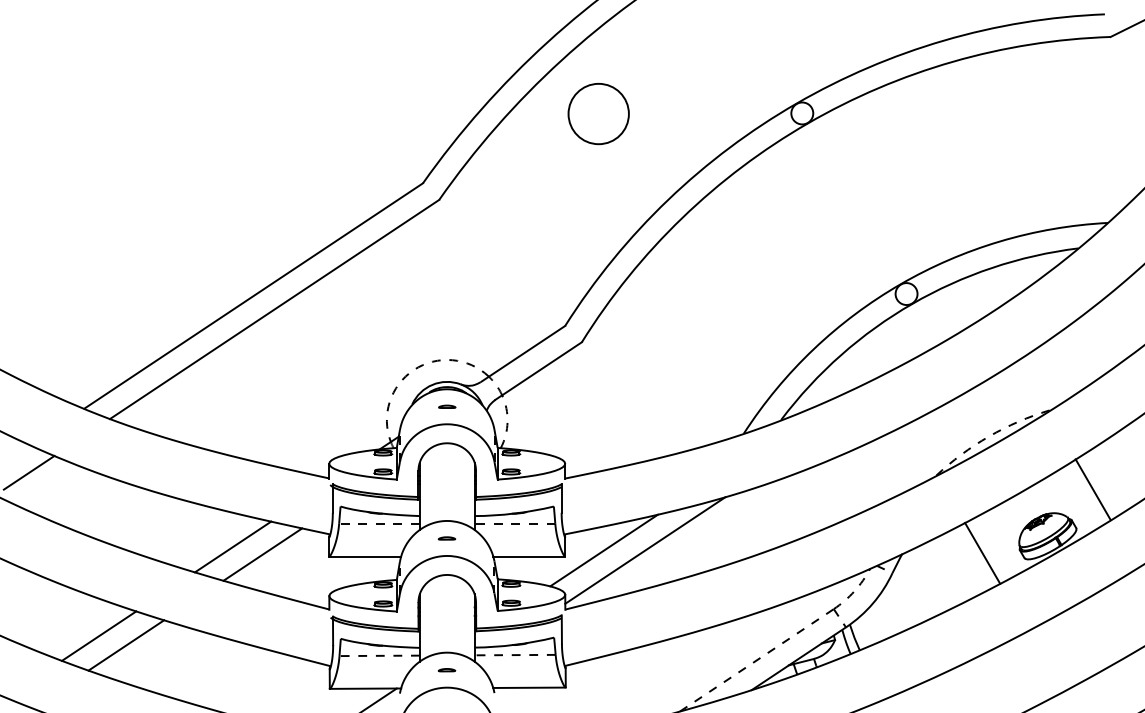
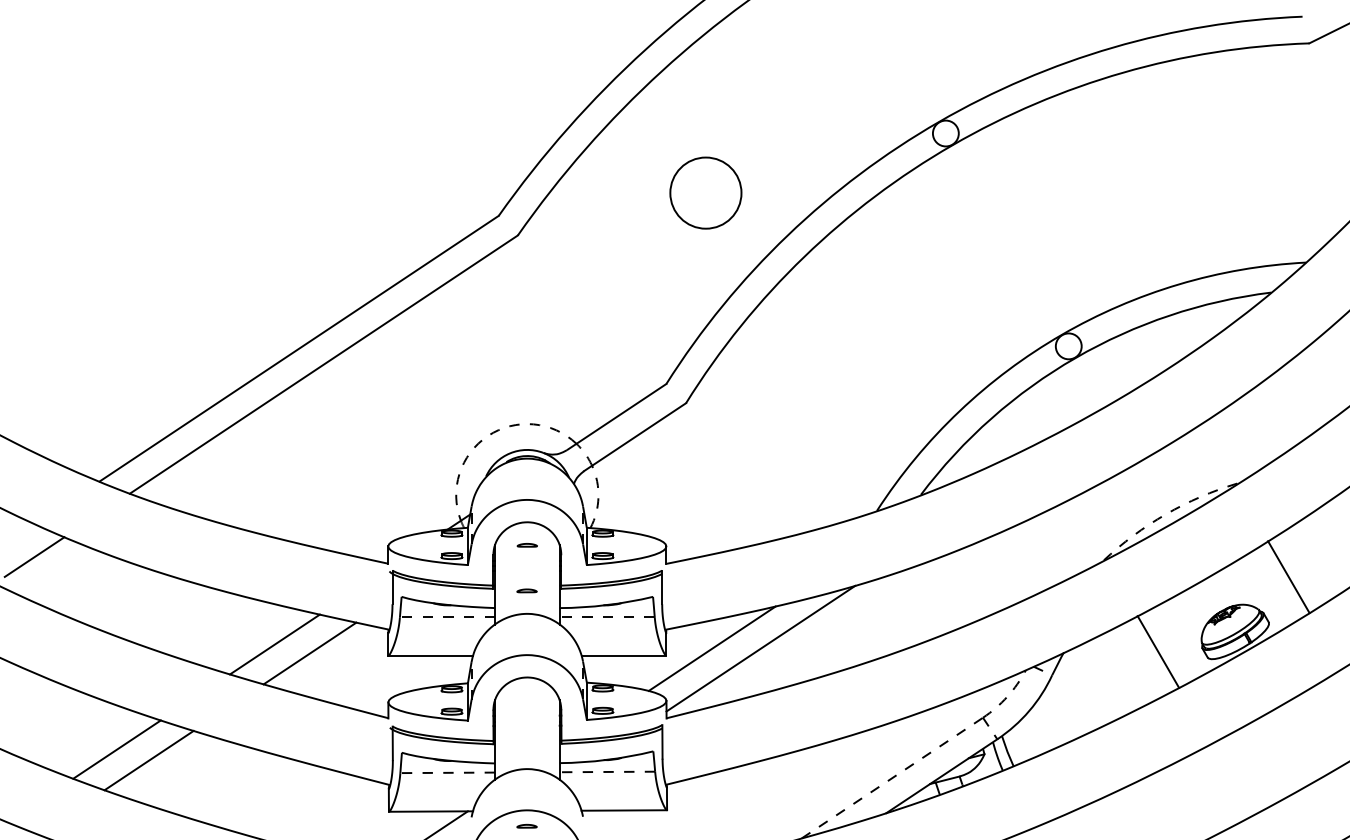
circle: (598, 114) -> (705, 193), moved
part: (447, 406) -> (527, 544), moved
part: (446, 538) -> (526, 590), moved
part: (446, 670) -> (526, 826), moved

